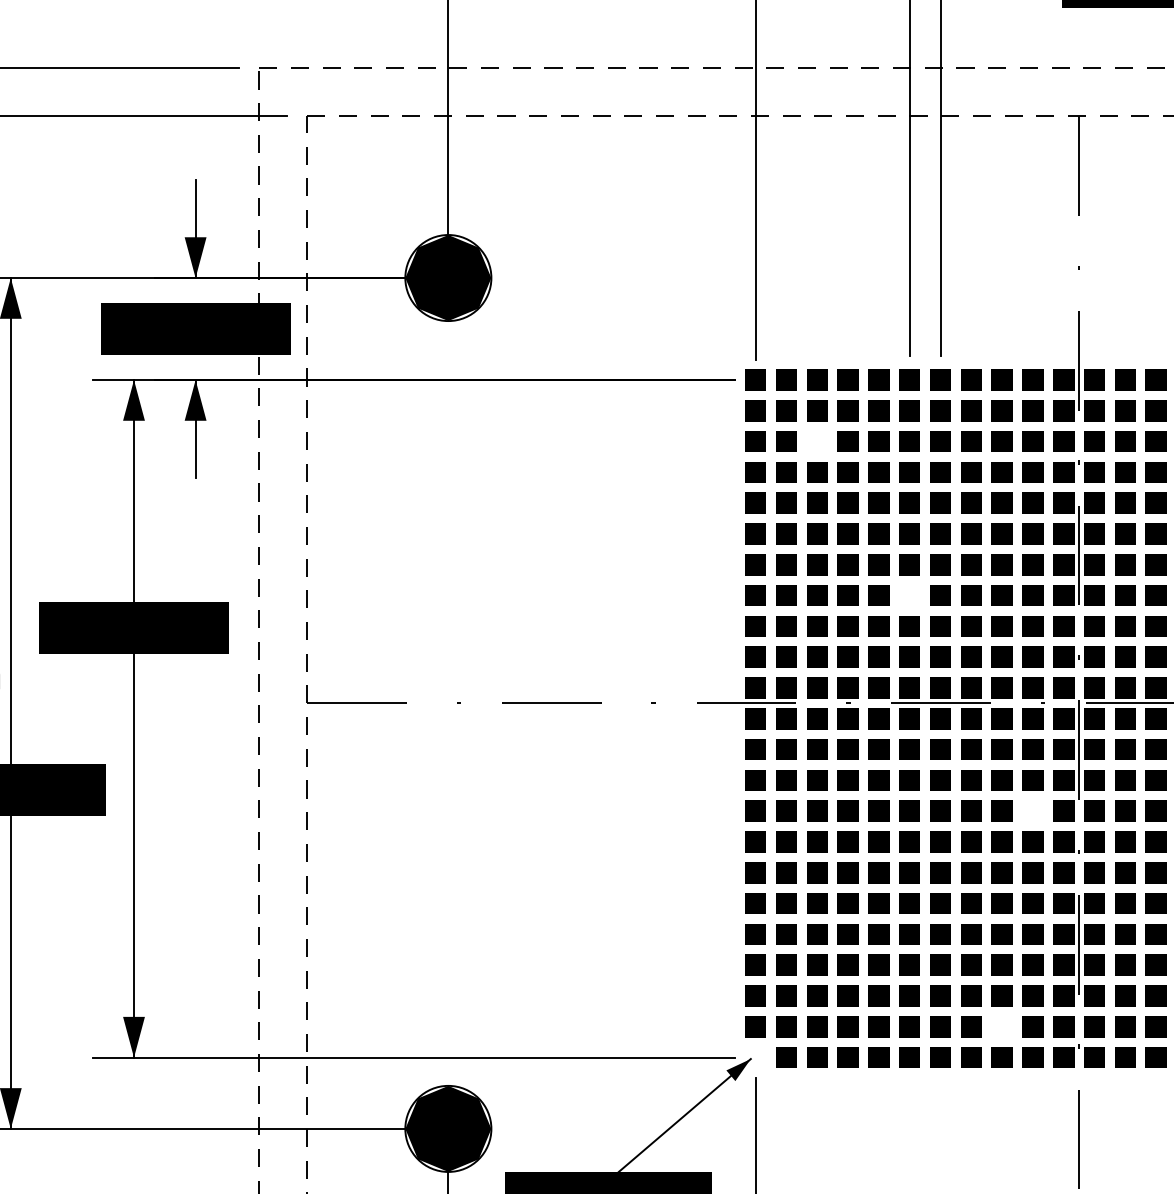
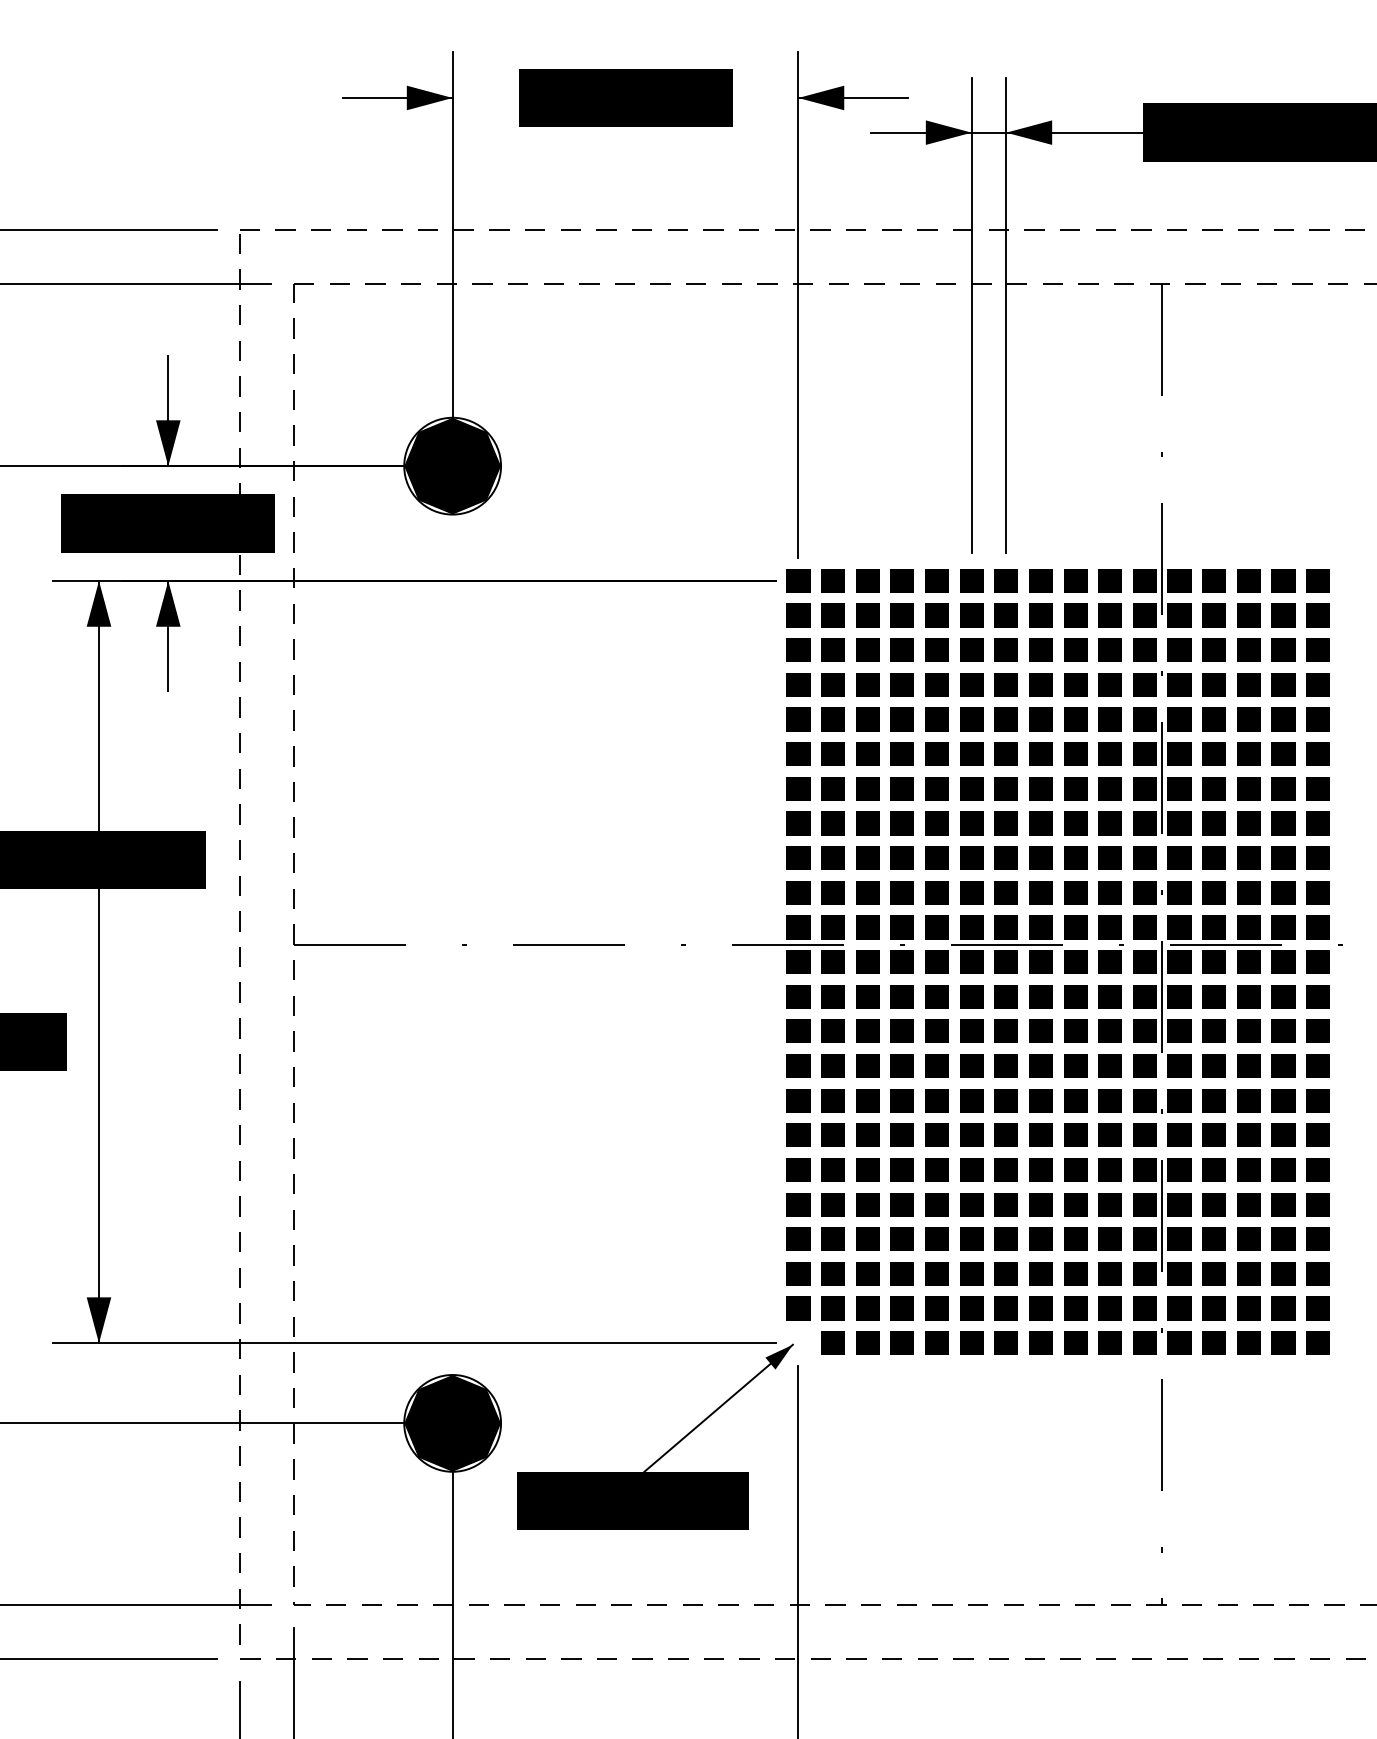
part: (817, 440) -> (867, 649), added
part: (909, 595) -> (971, 823), added
part: (1032, 810) -> (1109, 1065), added
part: (1002, 1026) -> (1075, 1308), added

